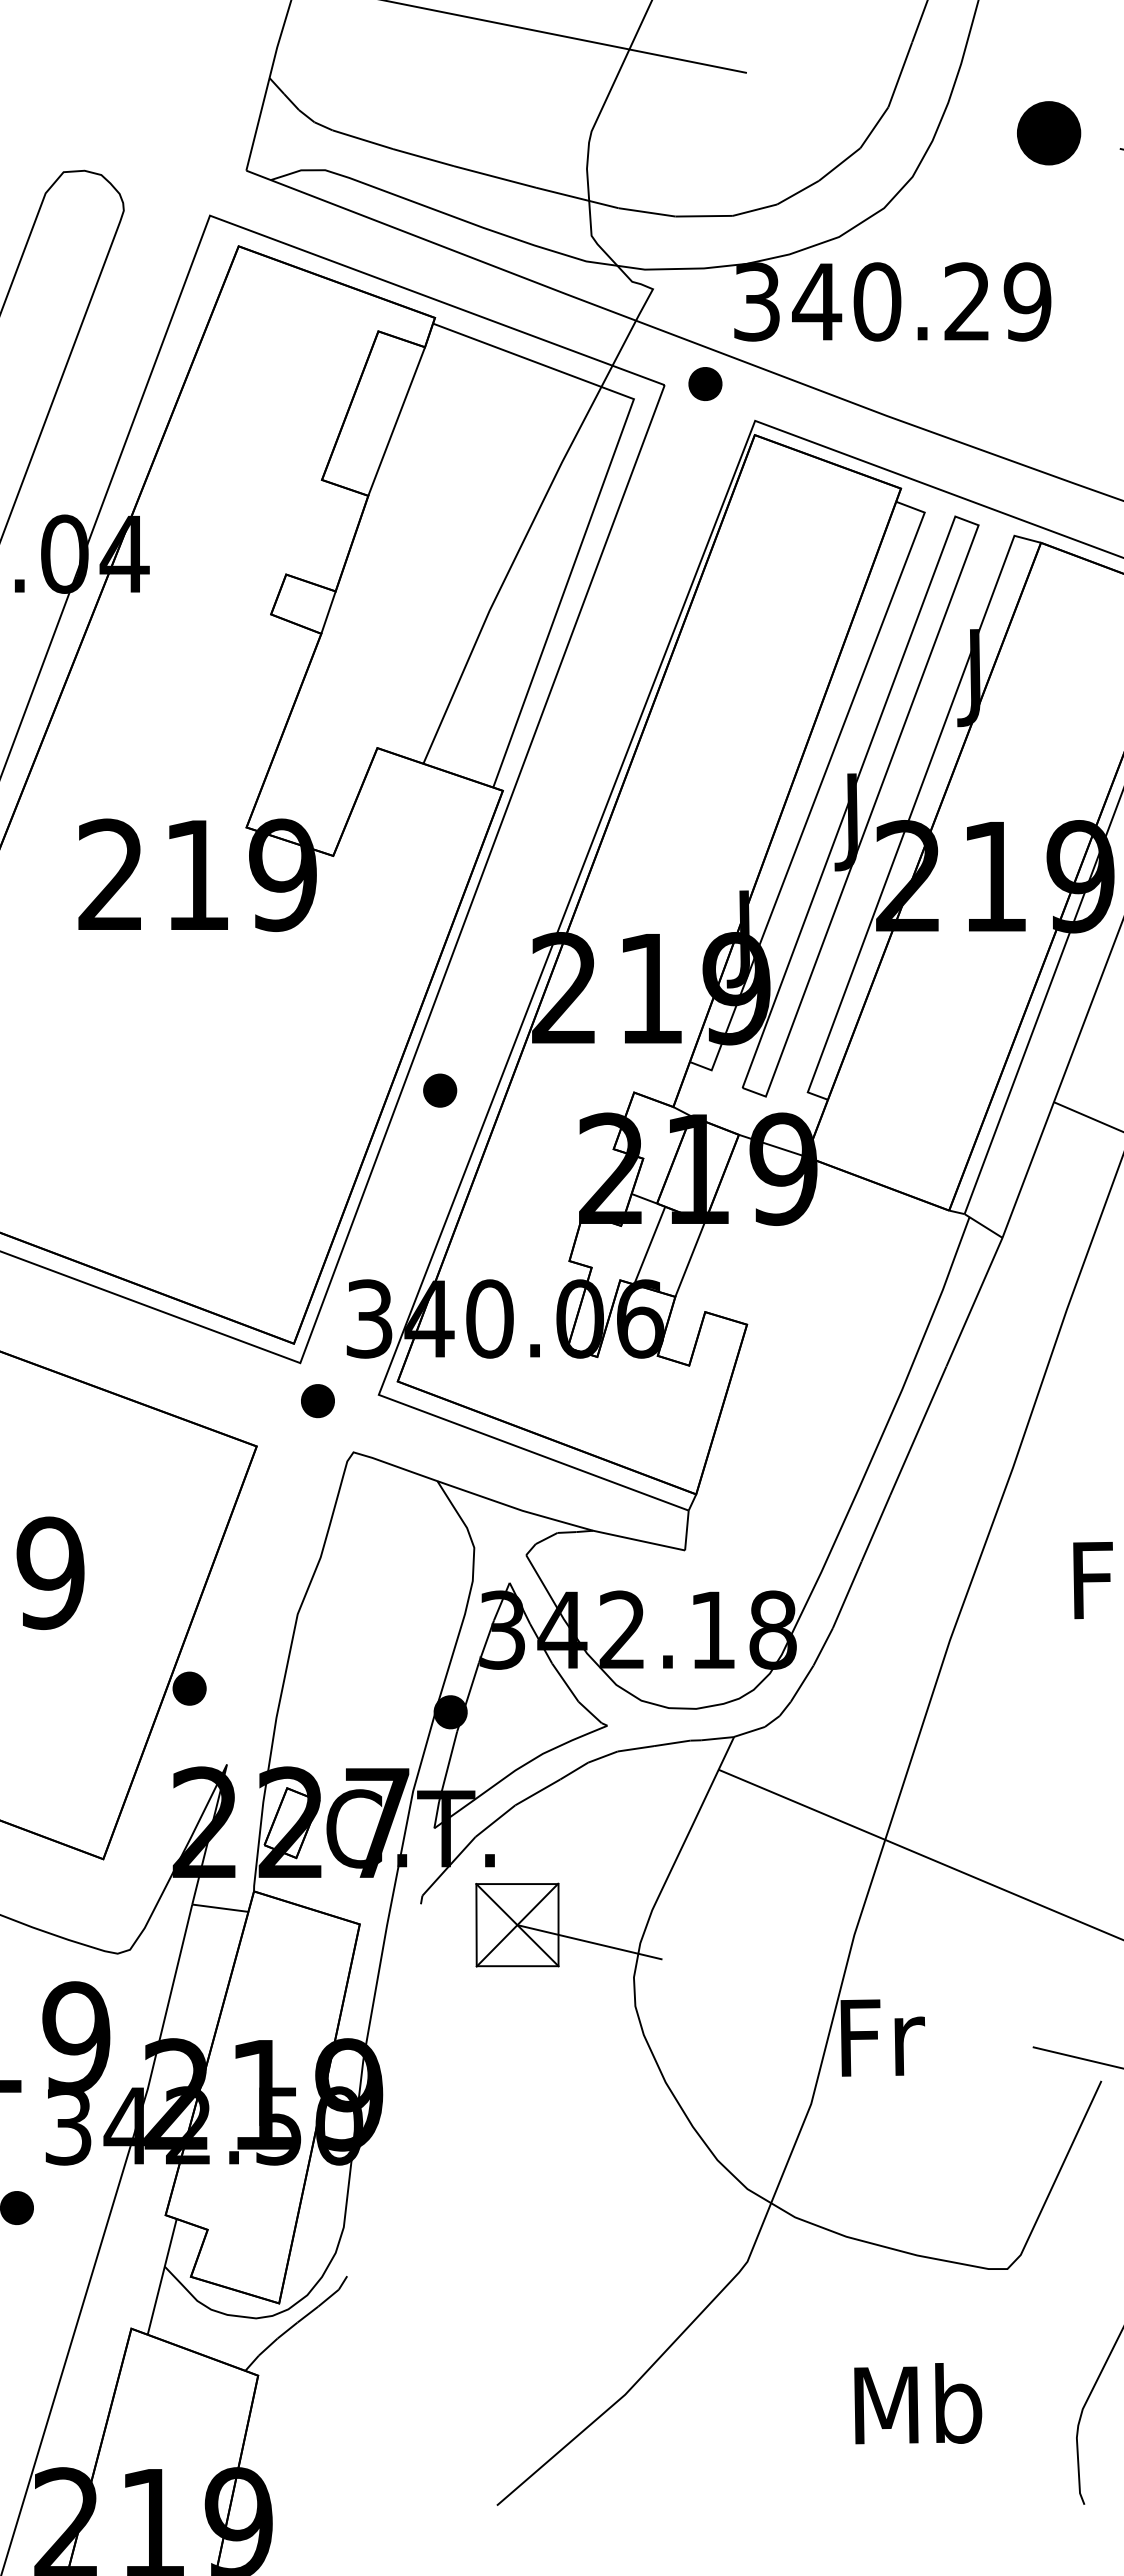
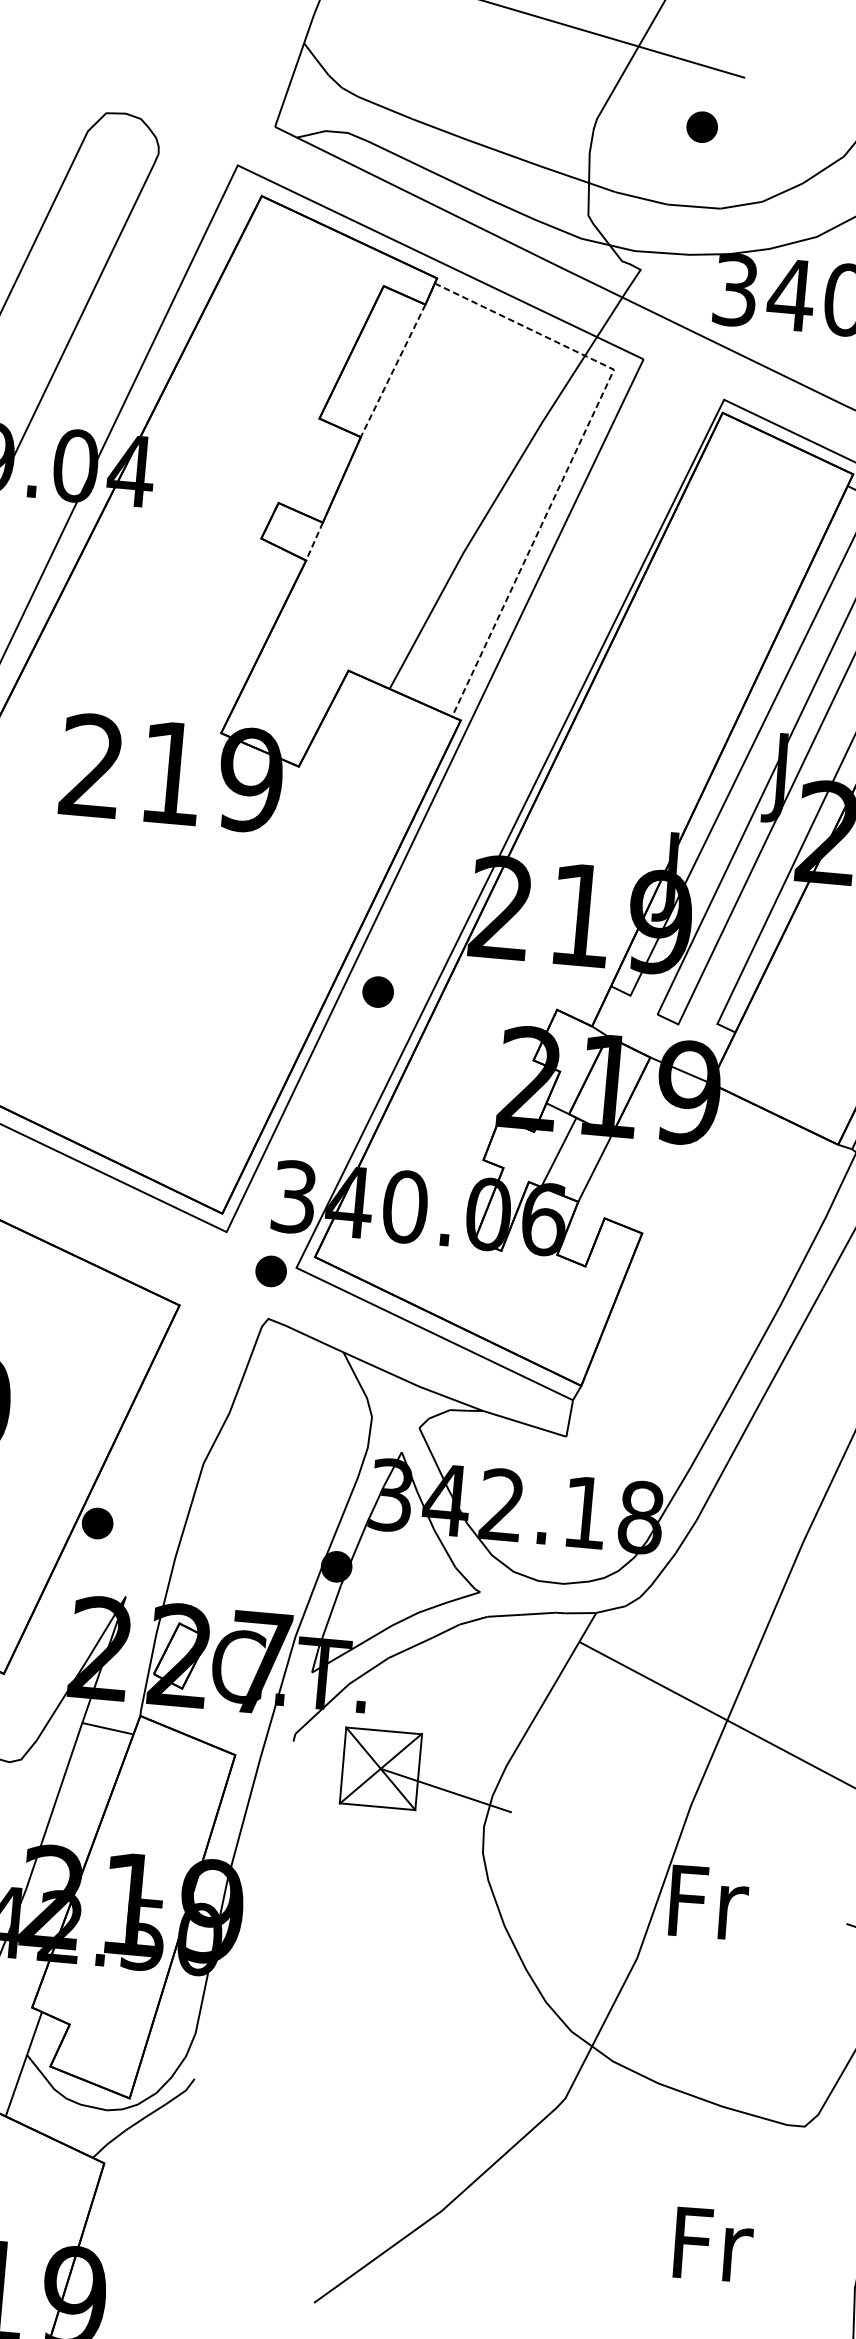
part: (705, 383) -> (702, 126), moved
line: (396, 421) -> (393, 370), solid -> dashed
line: (600, 492) -> (575, 453), solid -> dashed
line: (328, 613) -> (314, 542), solid -> dashed
part: (317, 1401) -> (270, 1271), moved
text: (918, 2403) -> (711, 2243), Mb -> Fr

